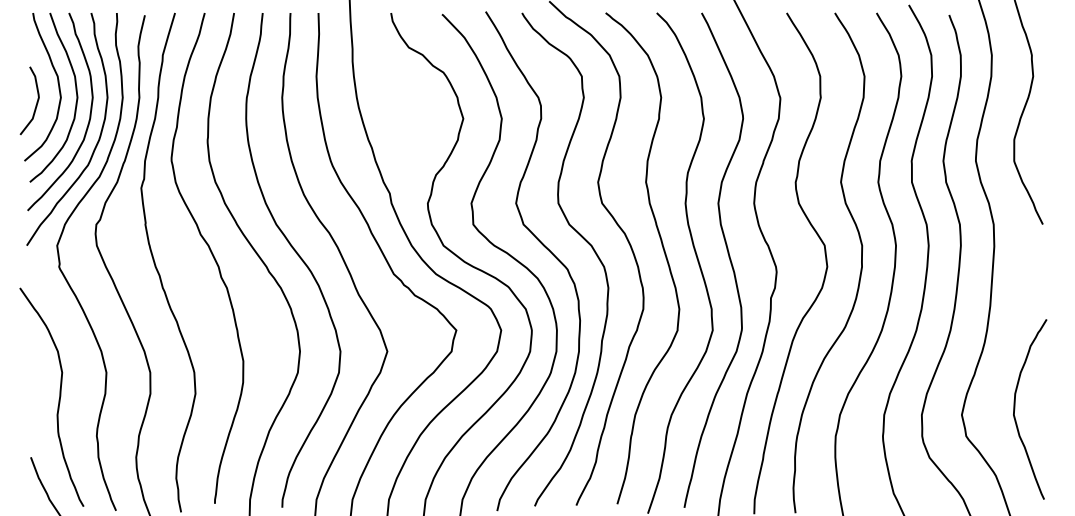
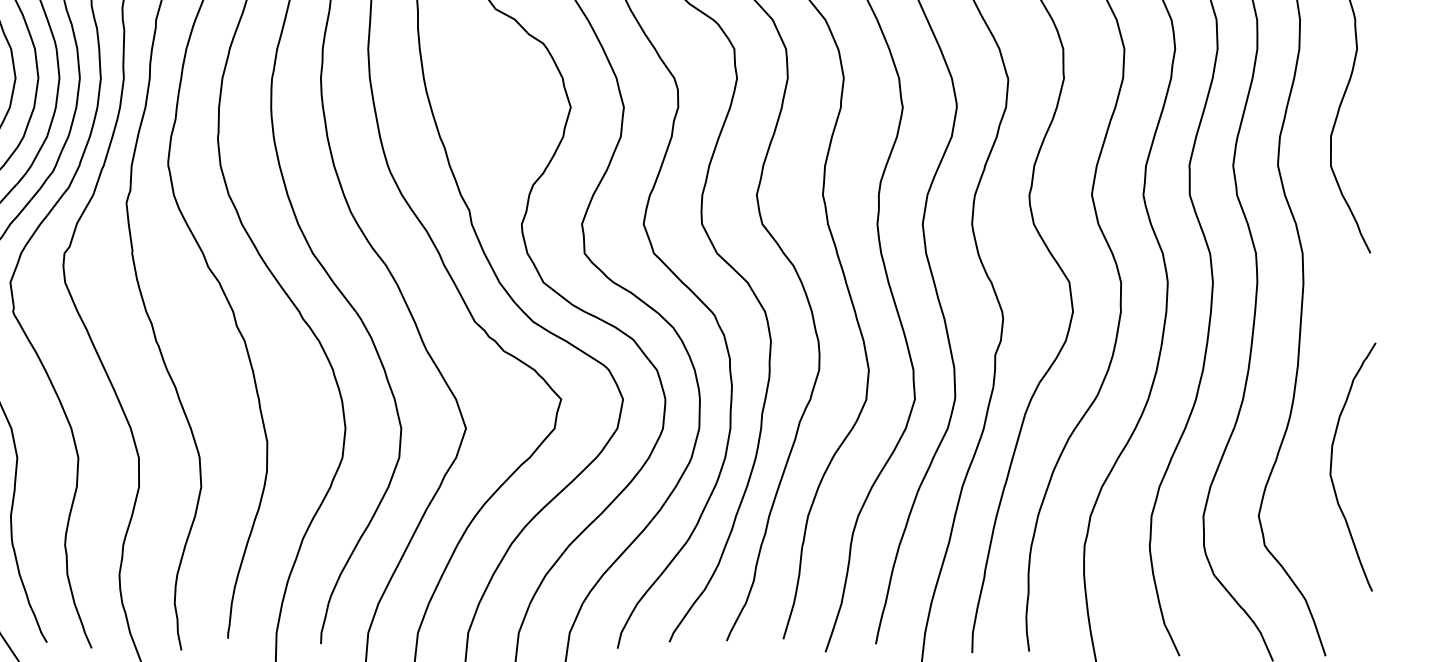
curve: (1015, 409) -> (1332, 467), moved

